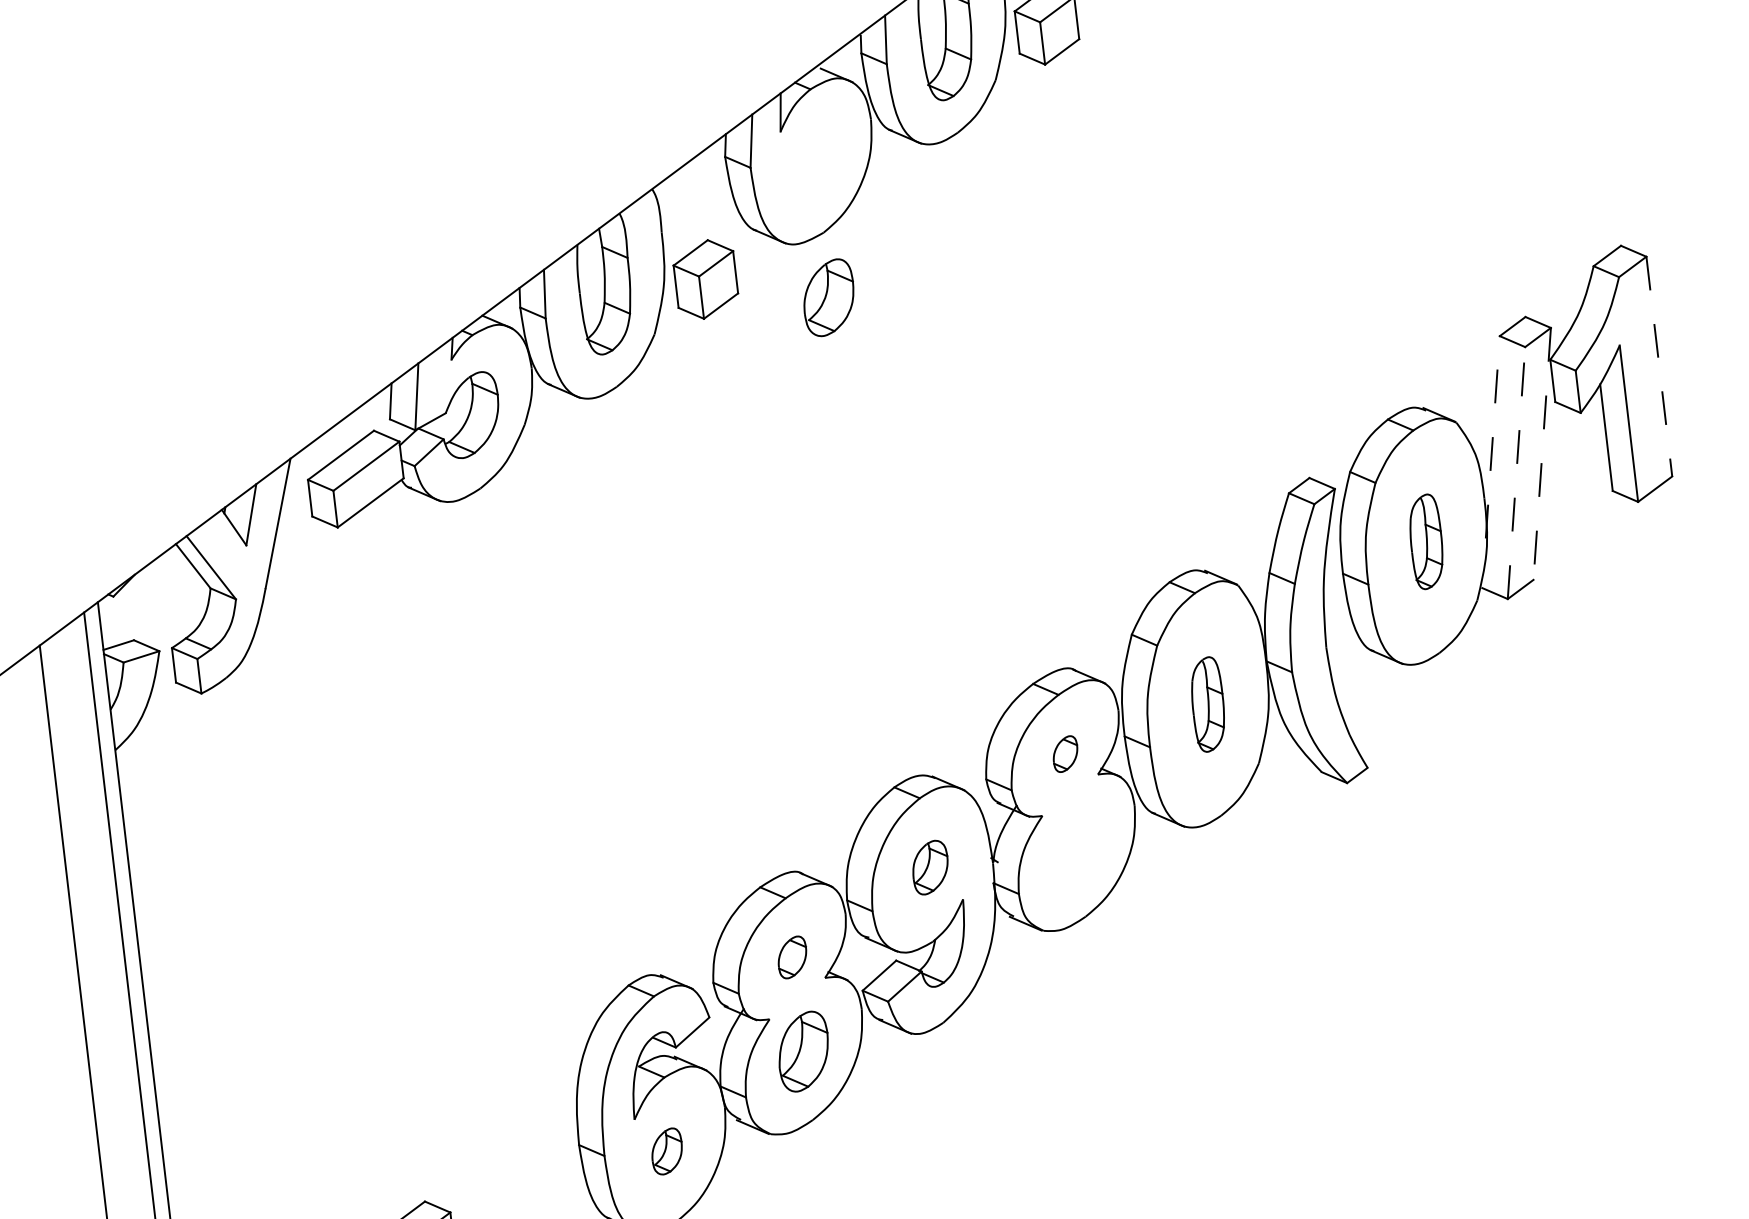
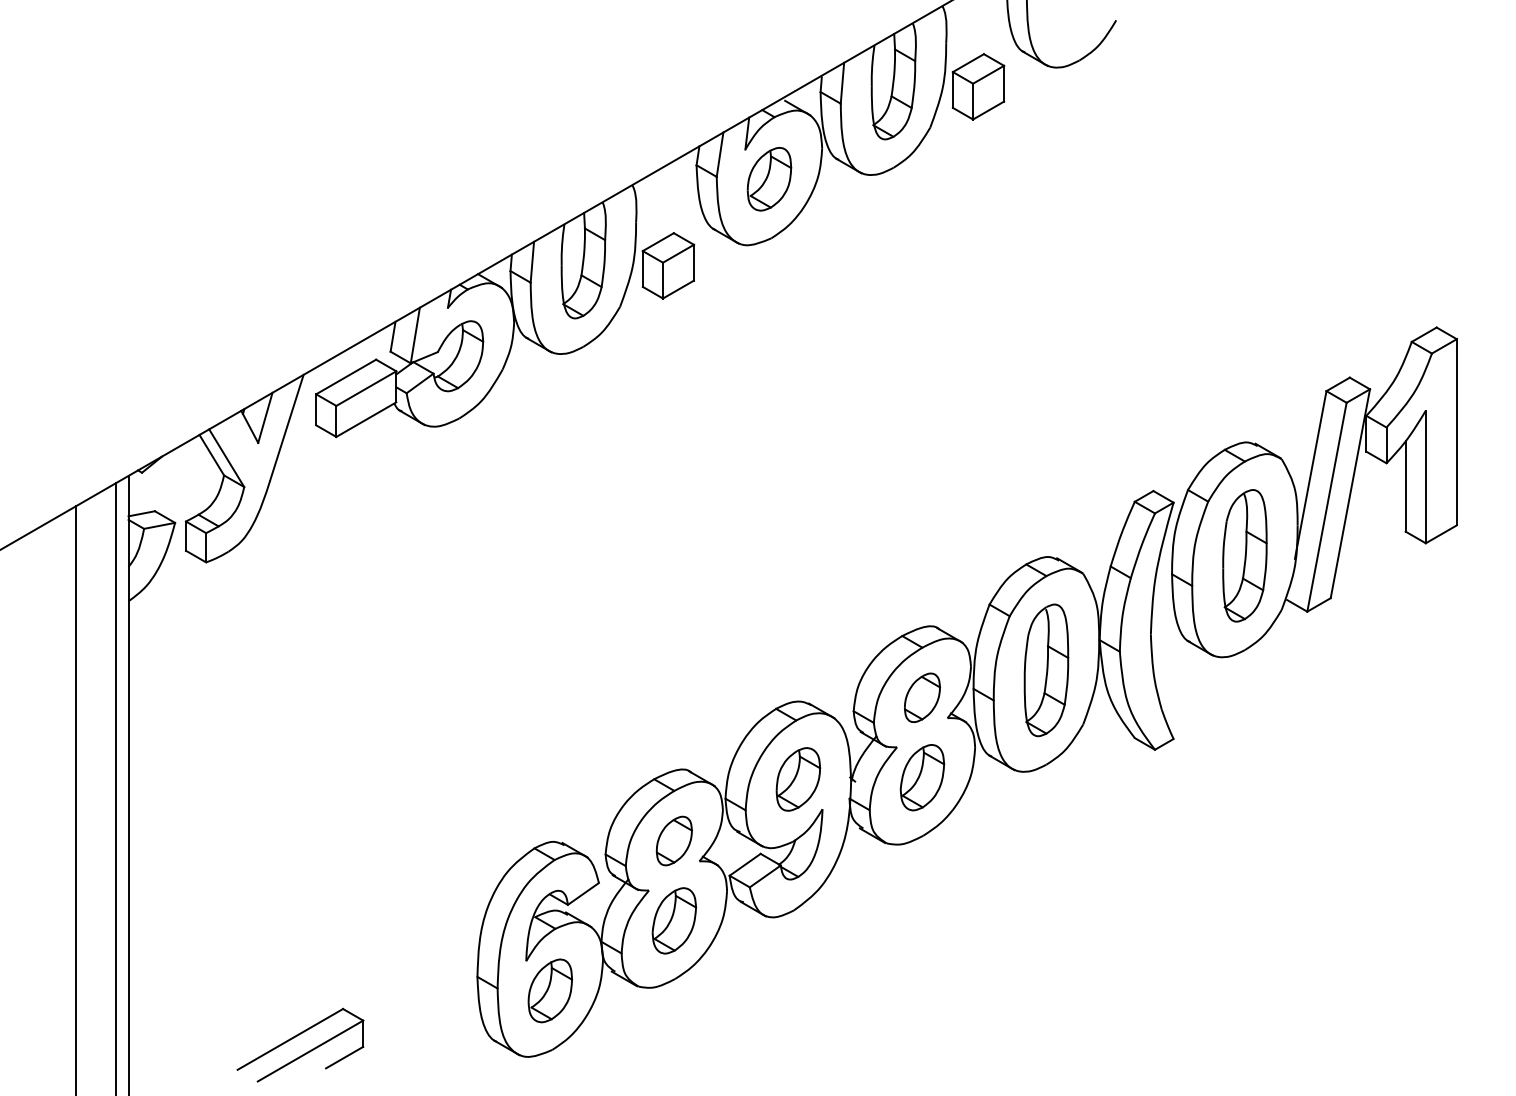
part: (828, 298) -> (769, 179), moved
line: (1658, 366) -> (1456, 432), dashed -> solid
line: (1492, 436) -> (1310, 474), dashed -> solid
line: (1542, 454) -> (1350, 494), dashed -> solid
line: (1517, 472) -> (1327, 506), dashed -> solid
part: (1425, 541) -> (1244, 555), size x1.67
part: (1208, 704) -> (1046, 670), size x1.67
part: (1065, 753) -> (922, 697), size x1.67
part: (1076, 848) -> (922, 777), added
part: (930, 867) -> (798, 779), size x1.43
part: (791, 956) -> (673, 840), size x1.43
part: (667, 1150) -> (550, 990), size x1.67

